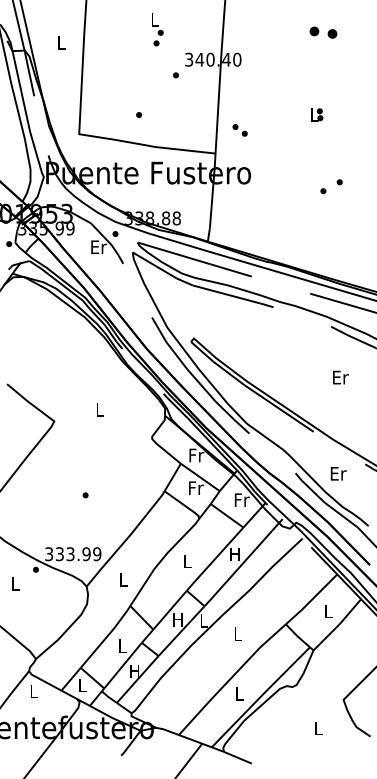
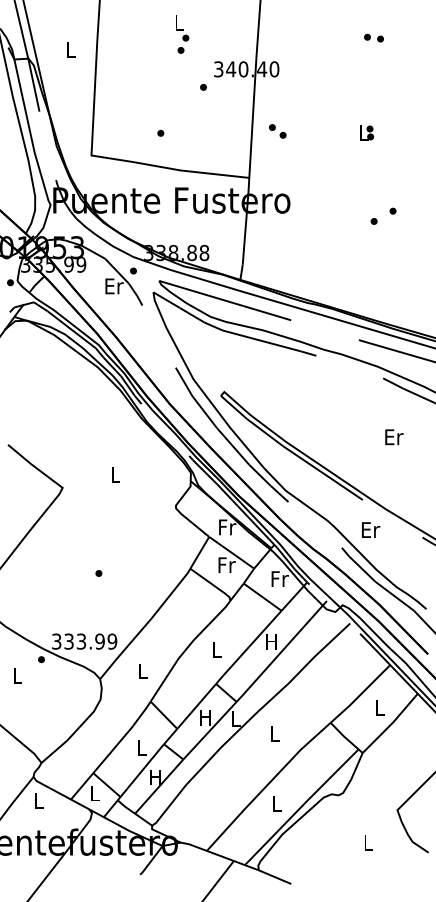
part: (322, 32) -> (373, 37), size x0.62
part: (239, 130) -> (277, 131), moved
text: (338, 473) -> (370, 529), moved

